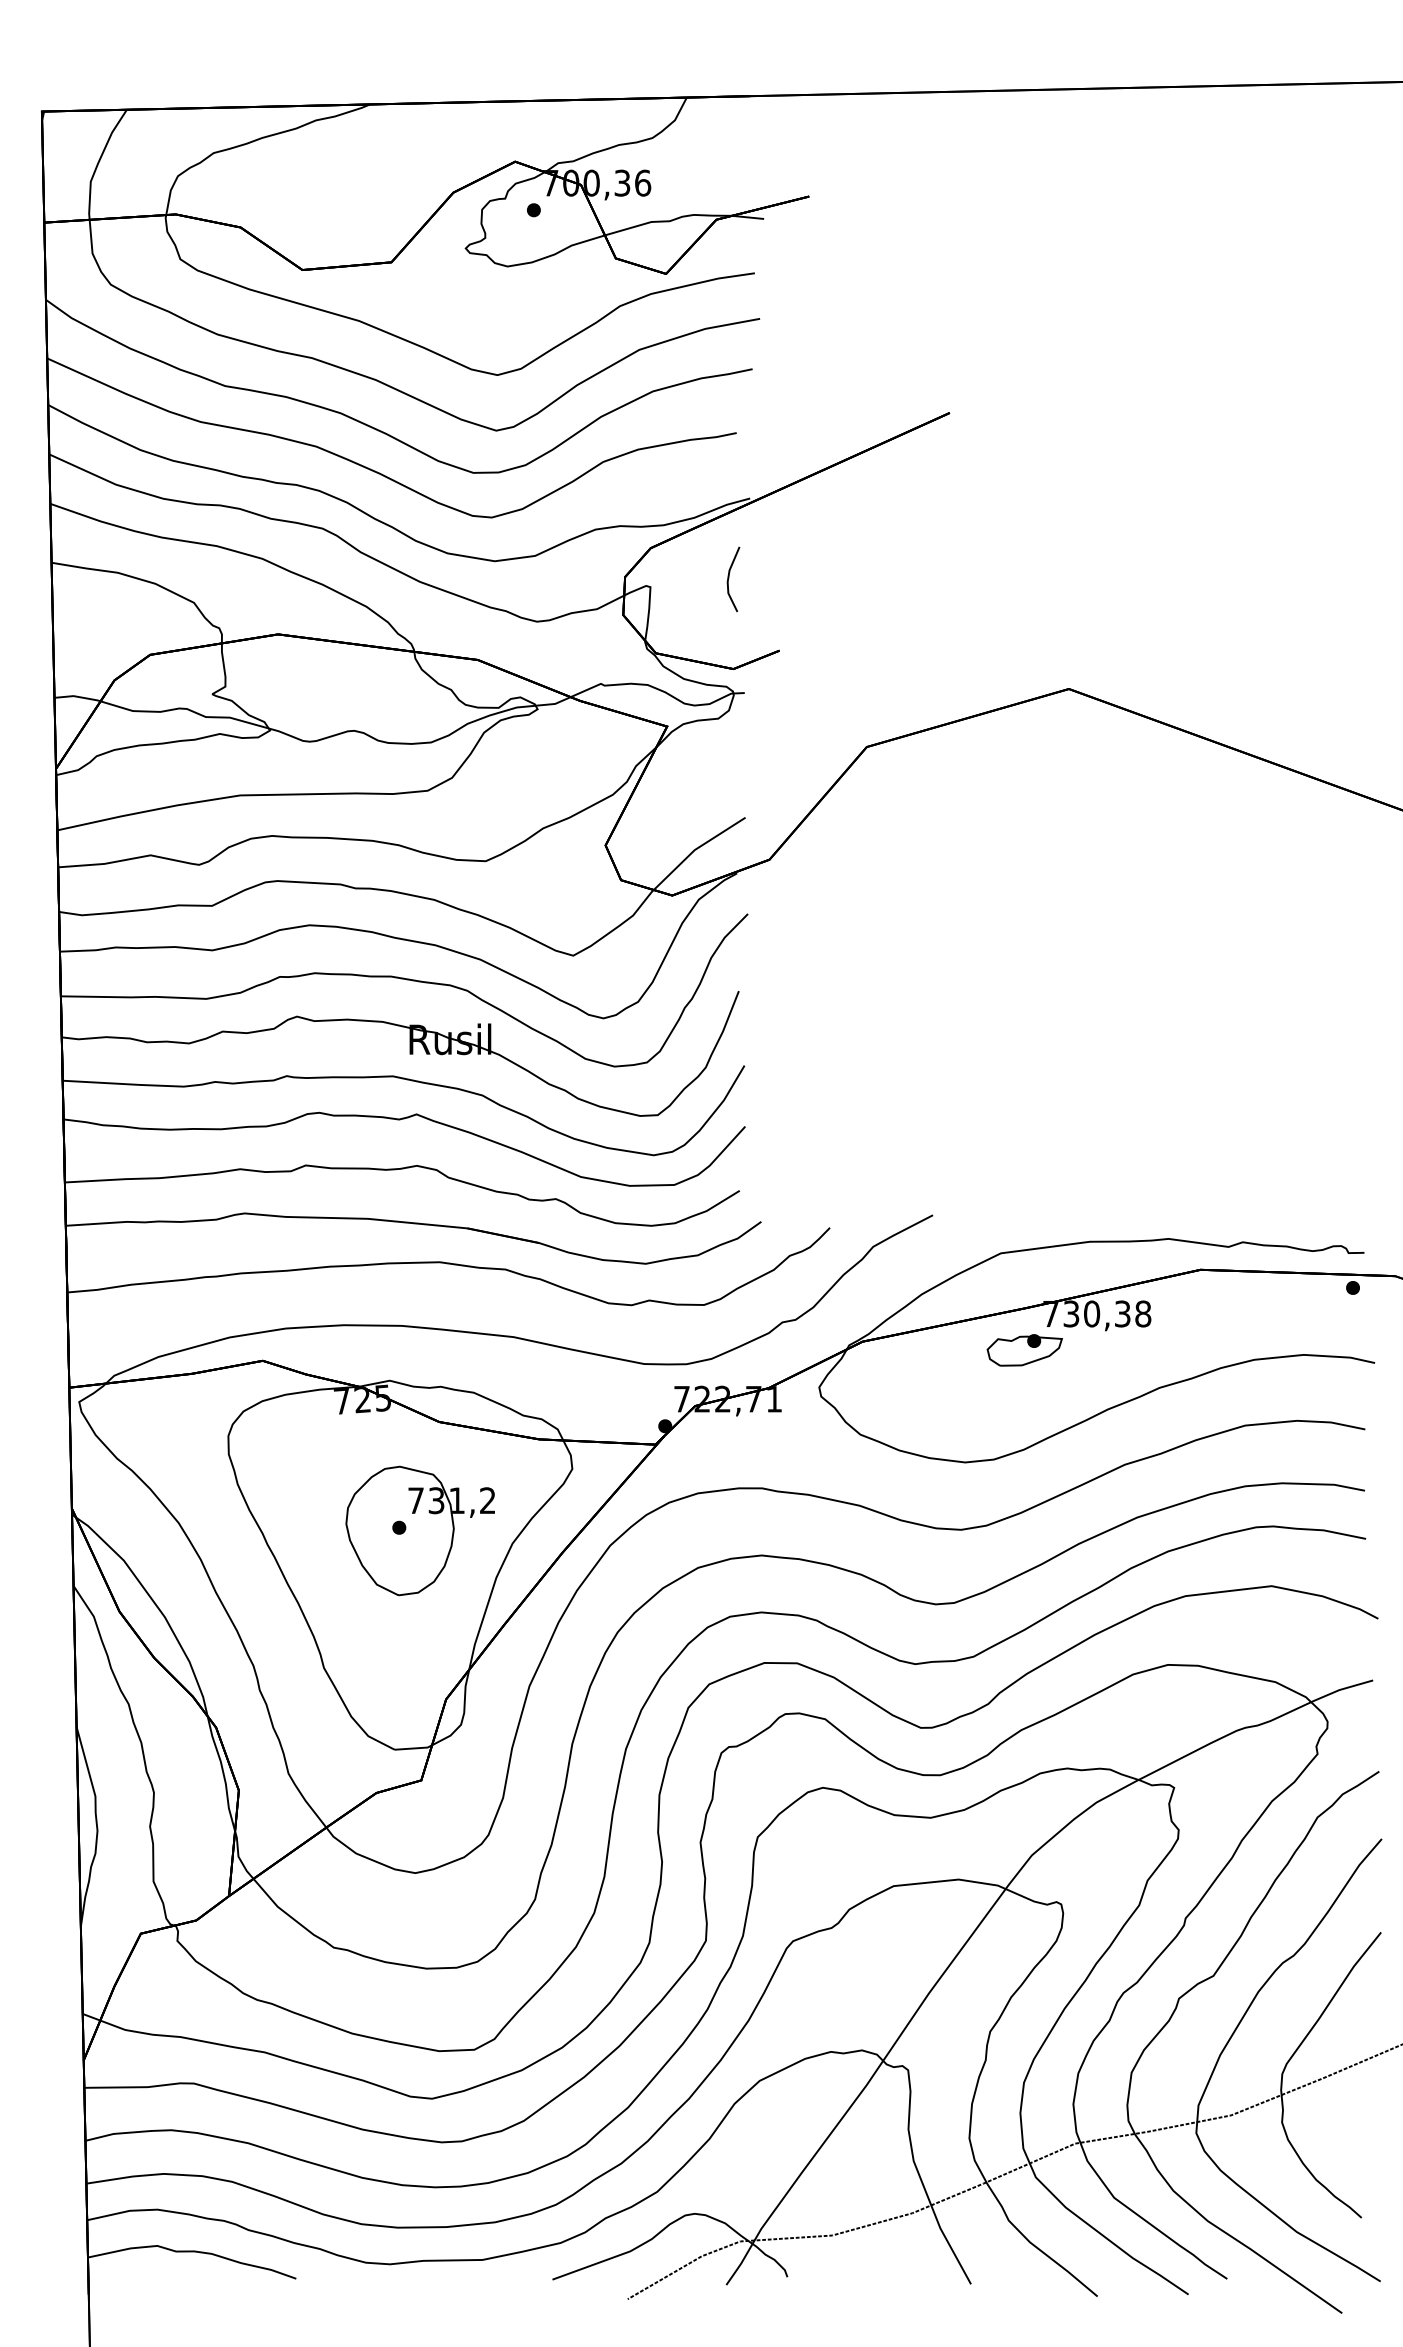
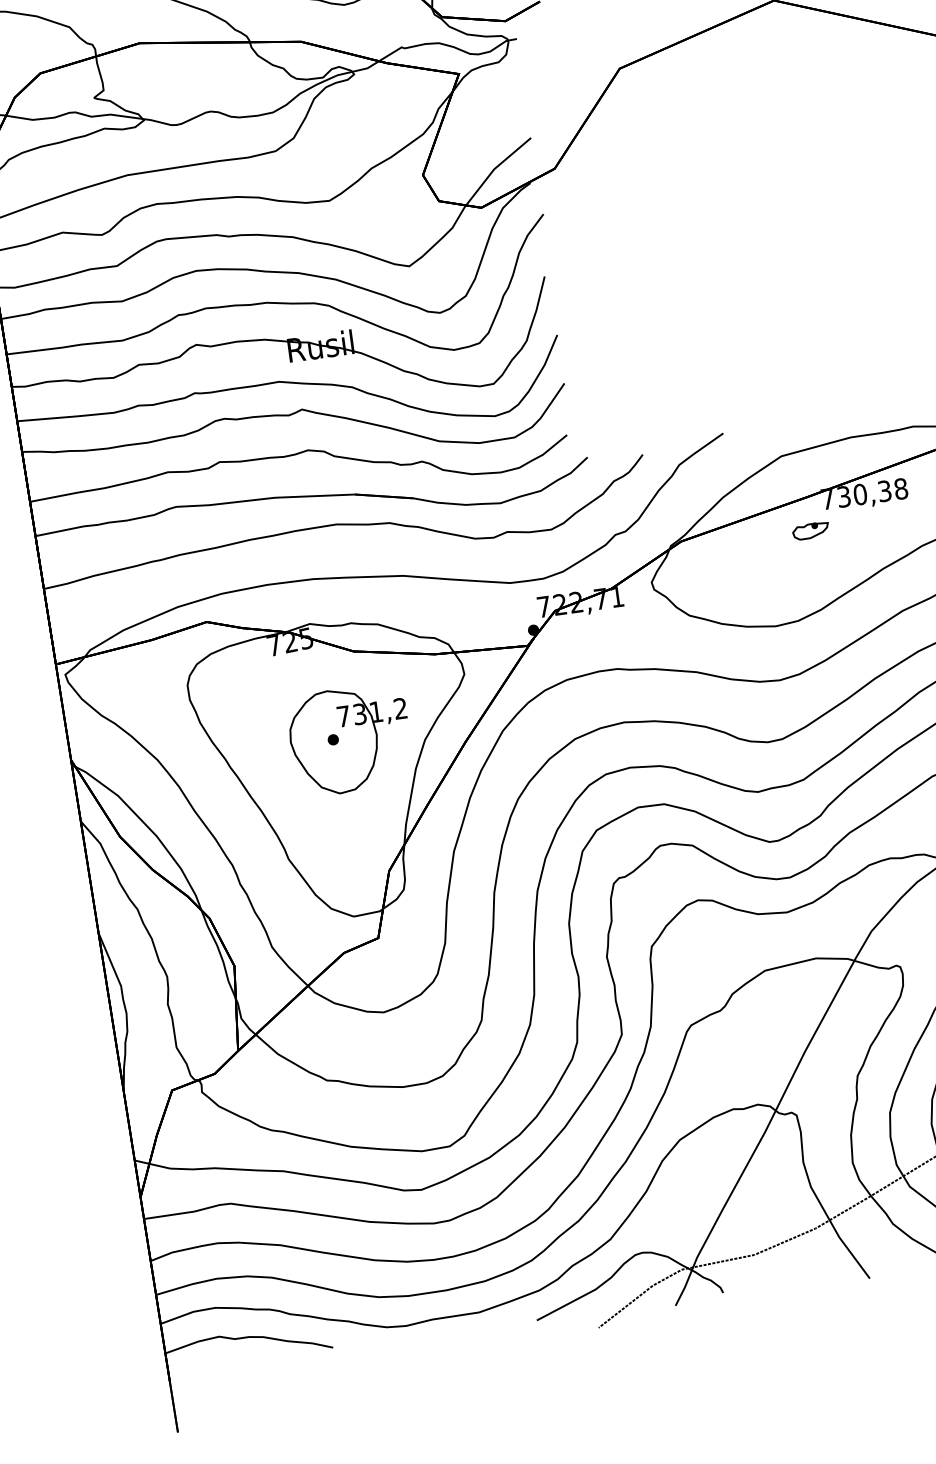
part: (1024, 1350) -> (810, 530), size x0.6

